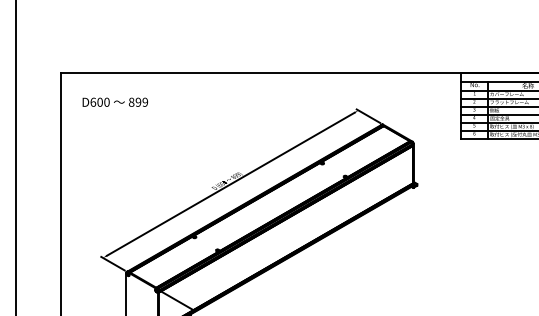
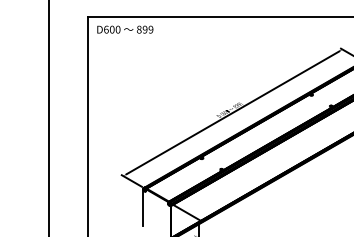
text: (114, 101) -> (124, 28), moved

